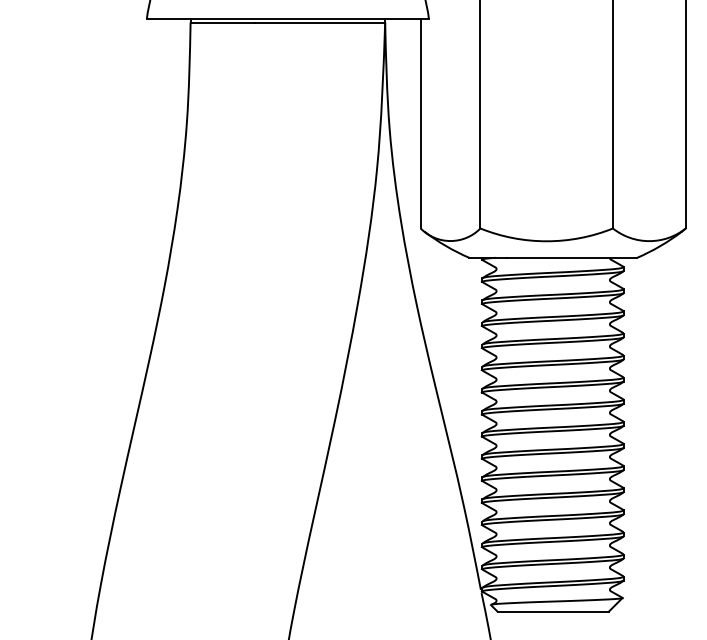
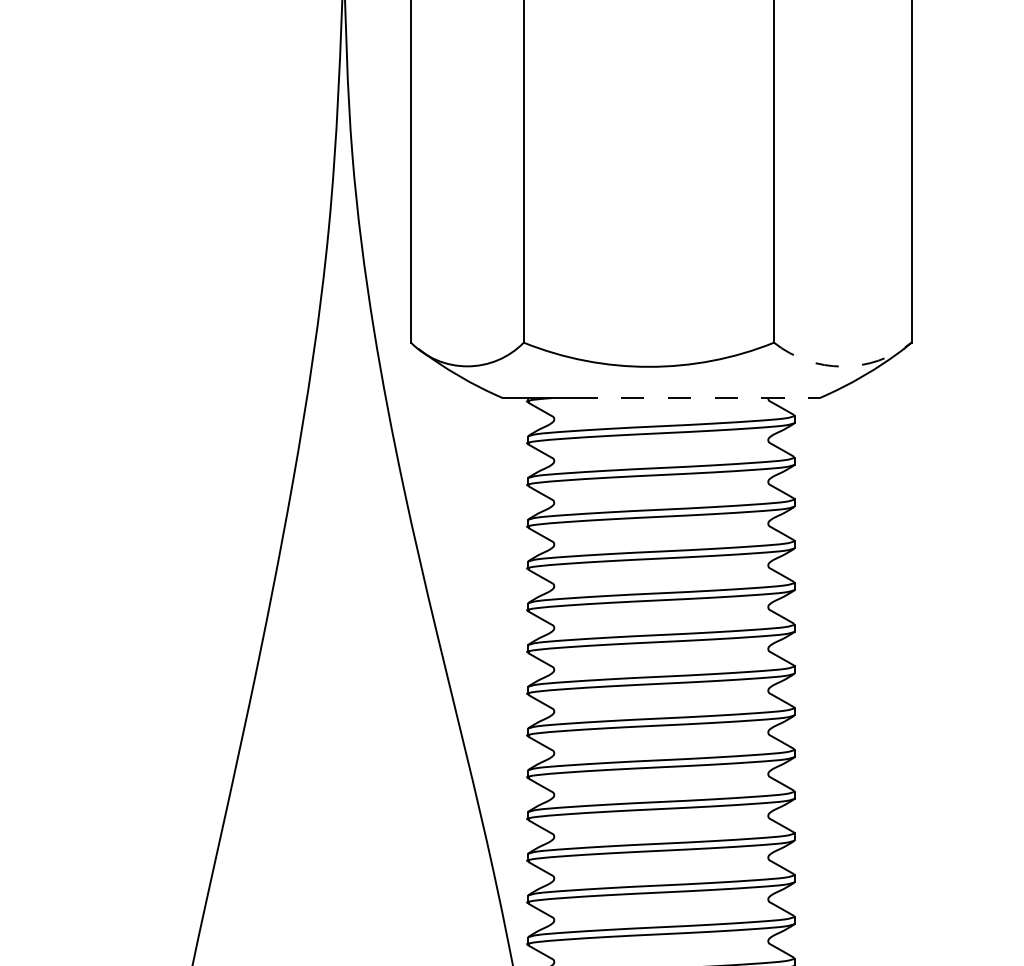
arc: (649, 241) -> (843, 367), solid -> dashed
line: (572, 257) -> (697, 397), solid -> dashed

